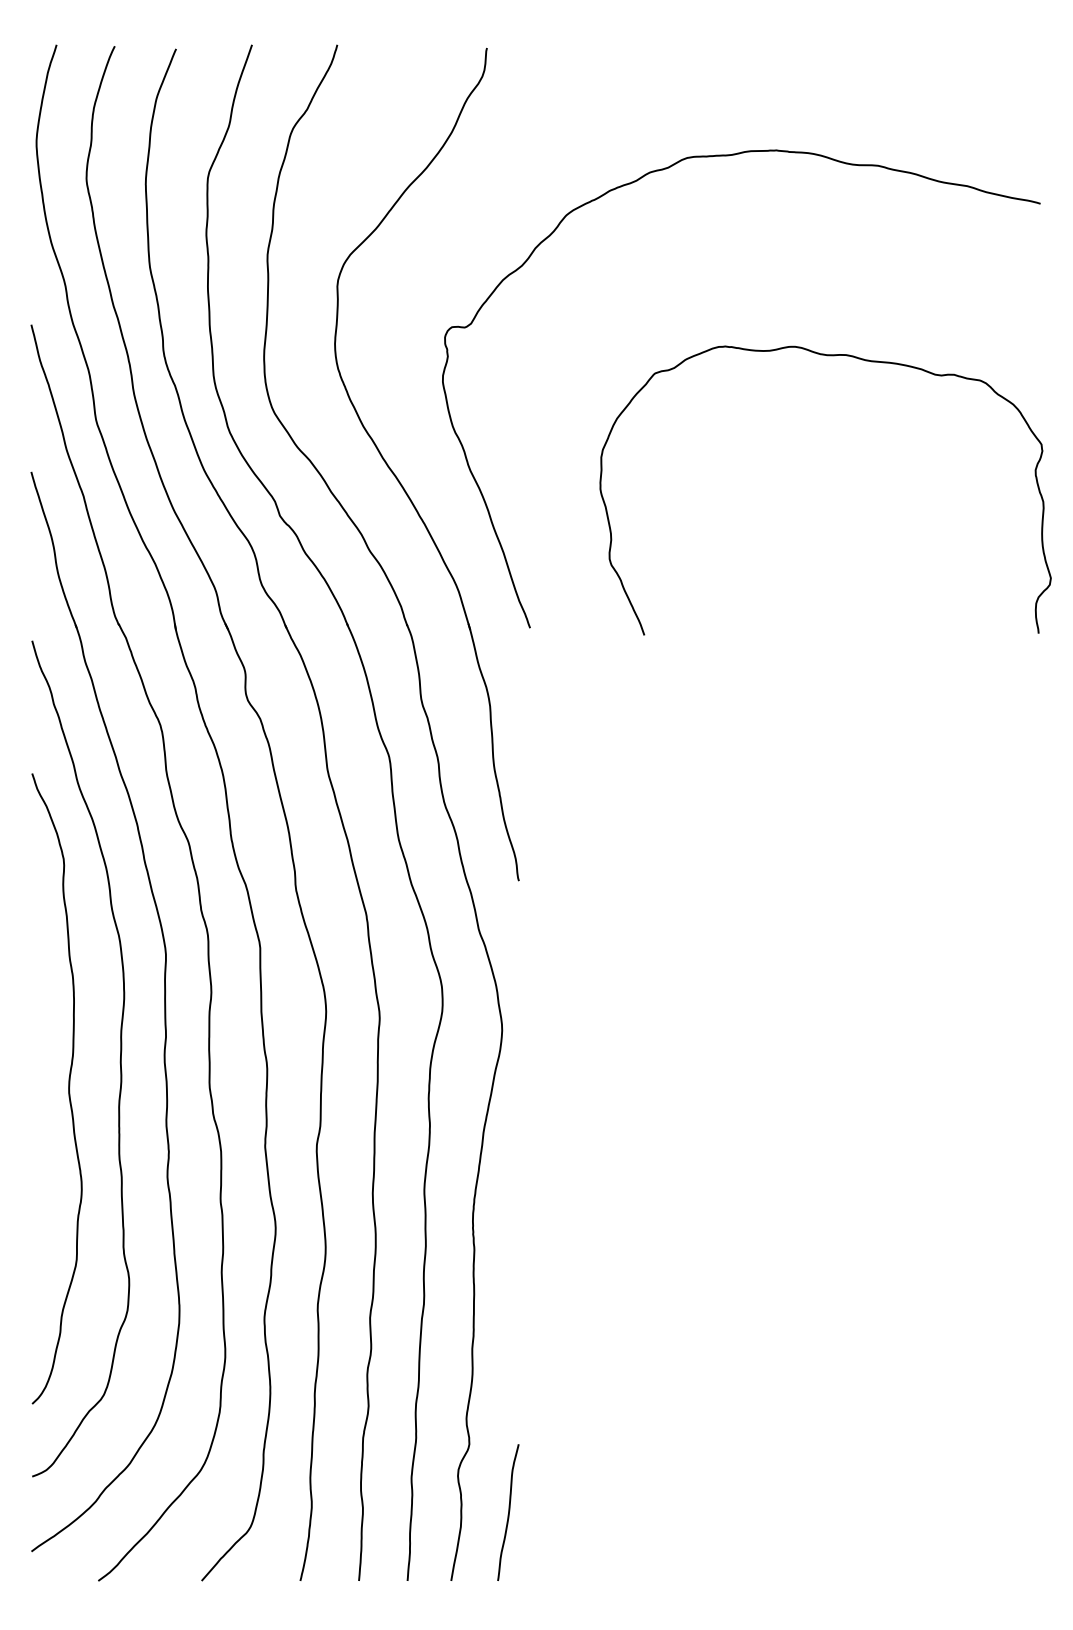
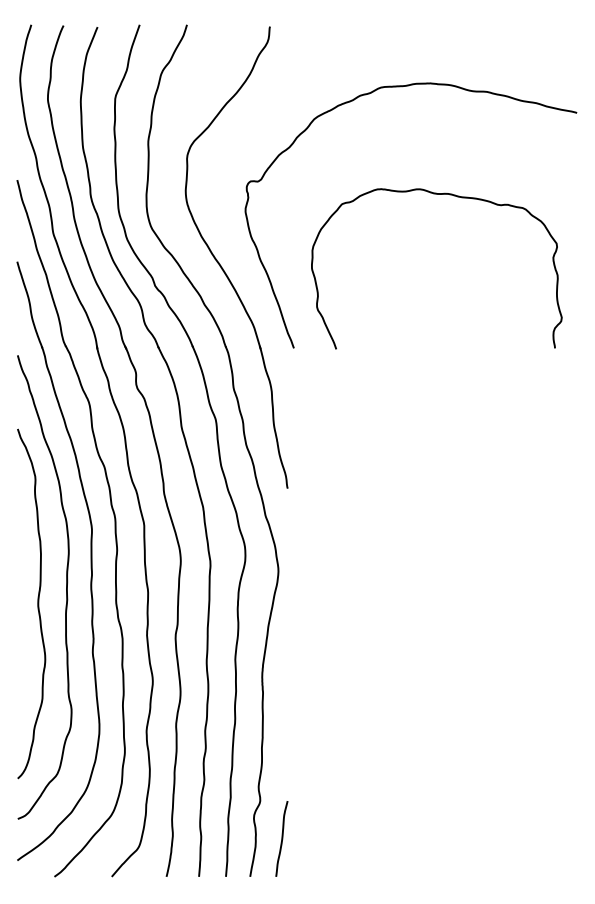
curve: (824, 356) -> (436, 194), moved

